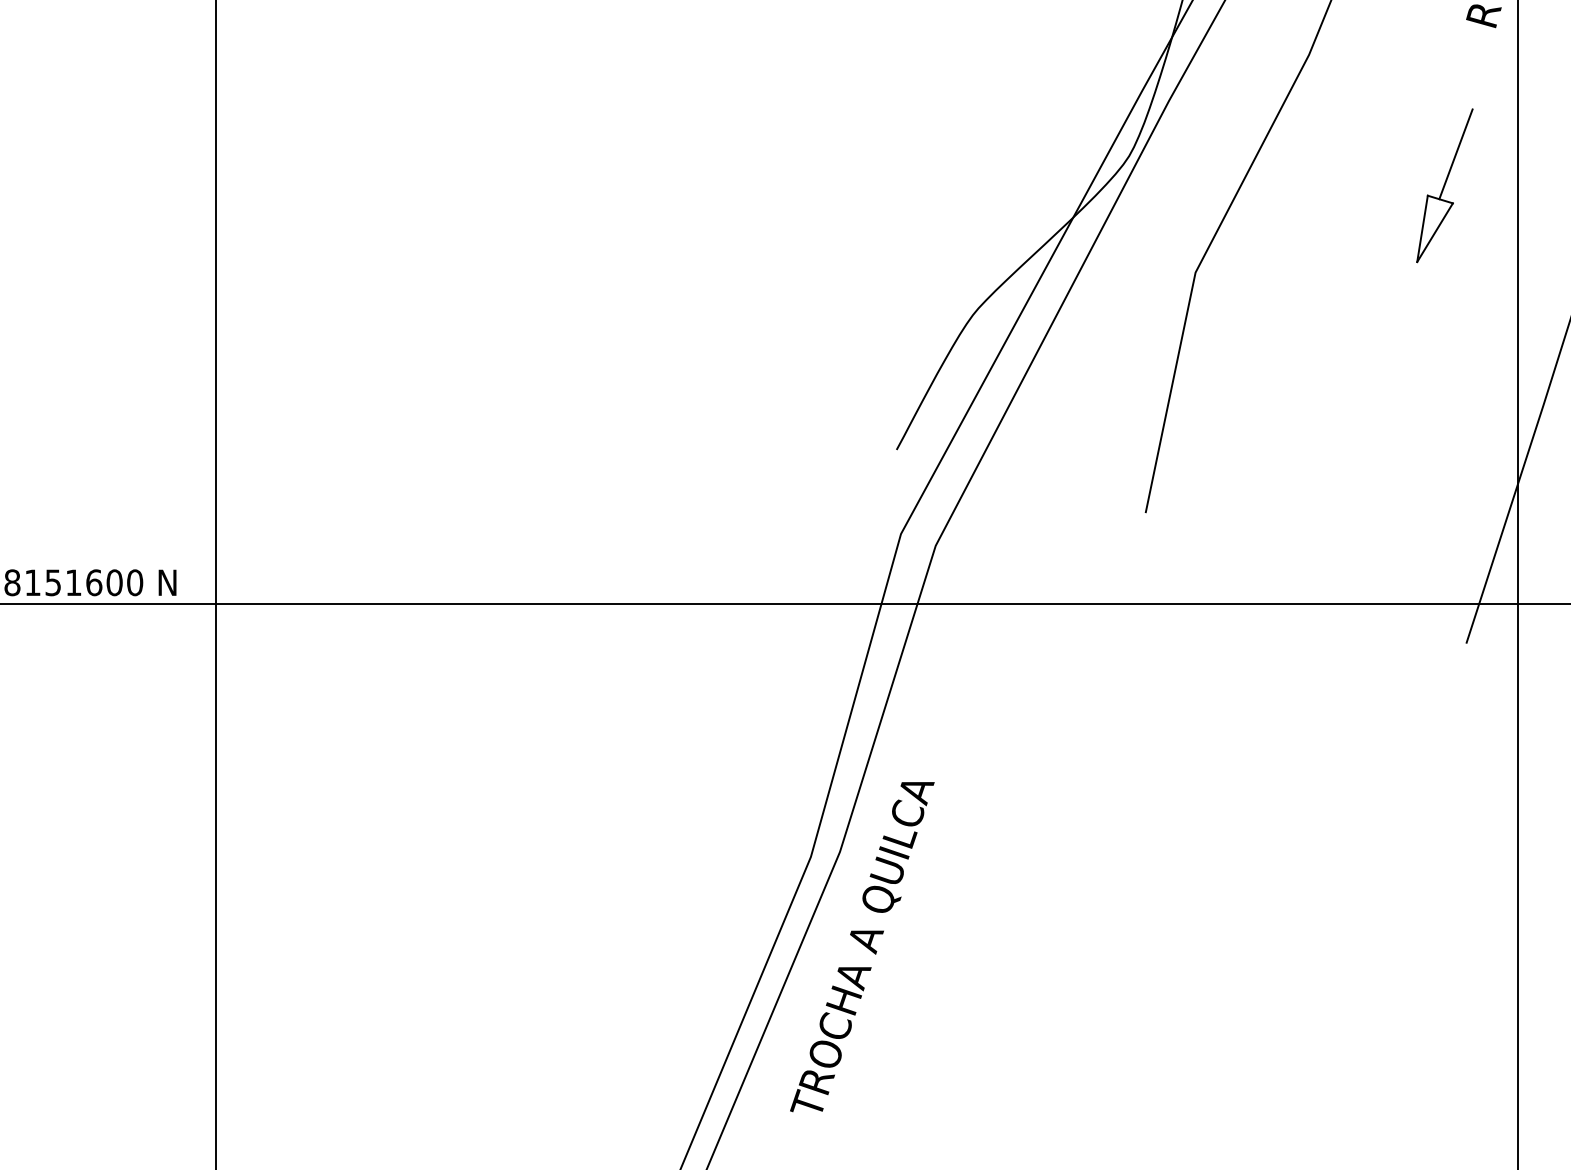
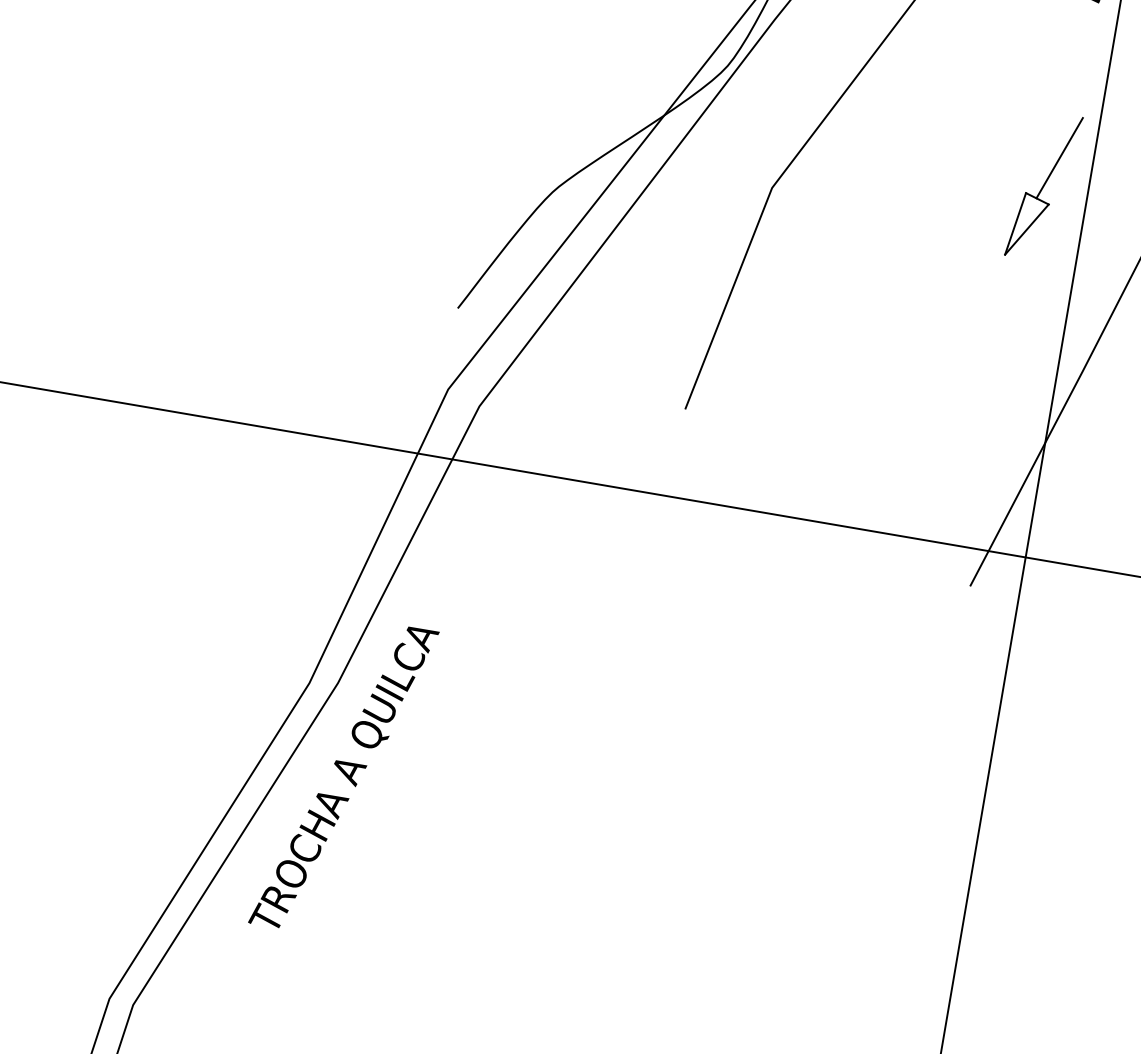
part: (1444, 185) -> (1043, 186), moved

